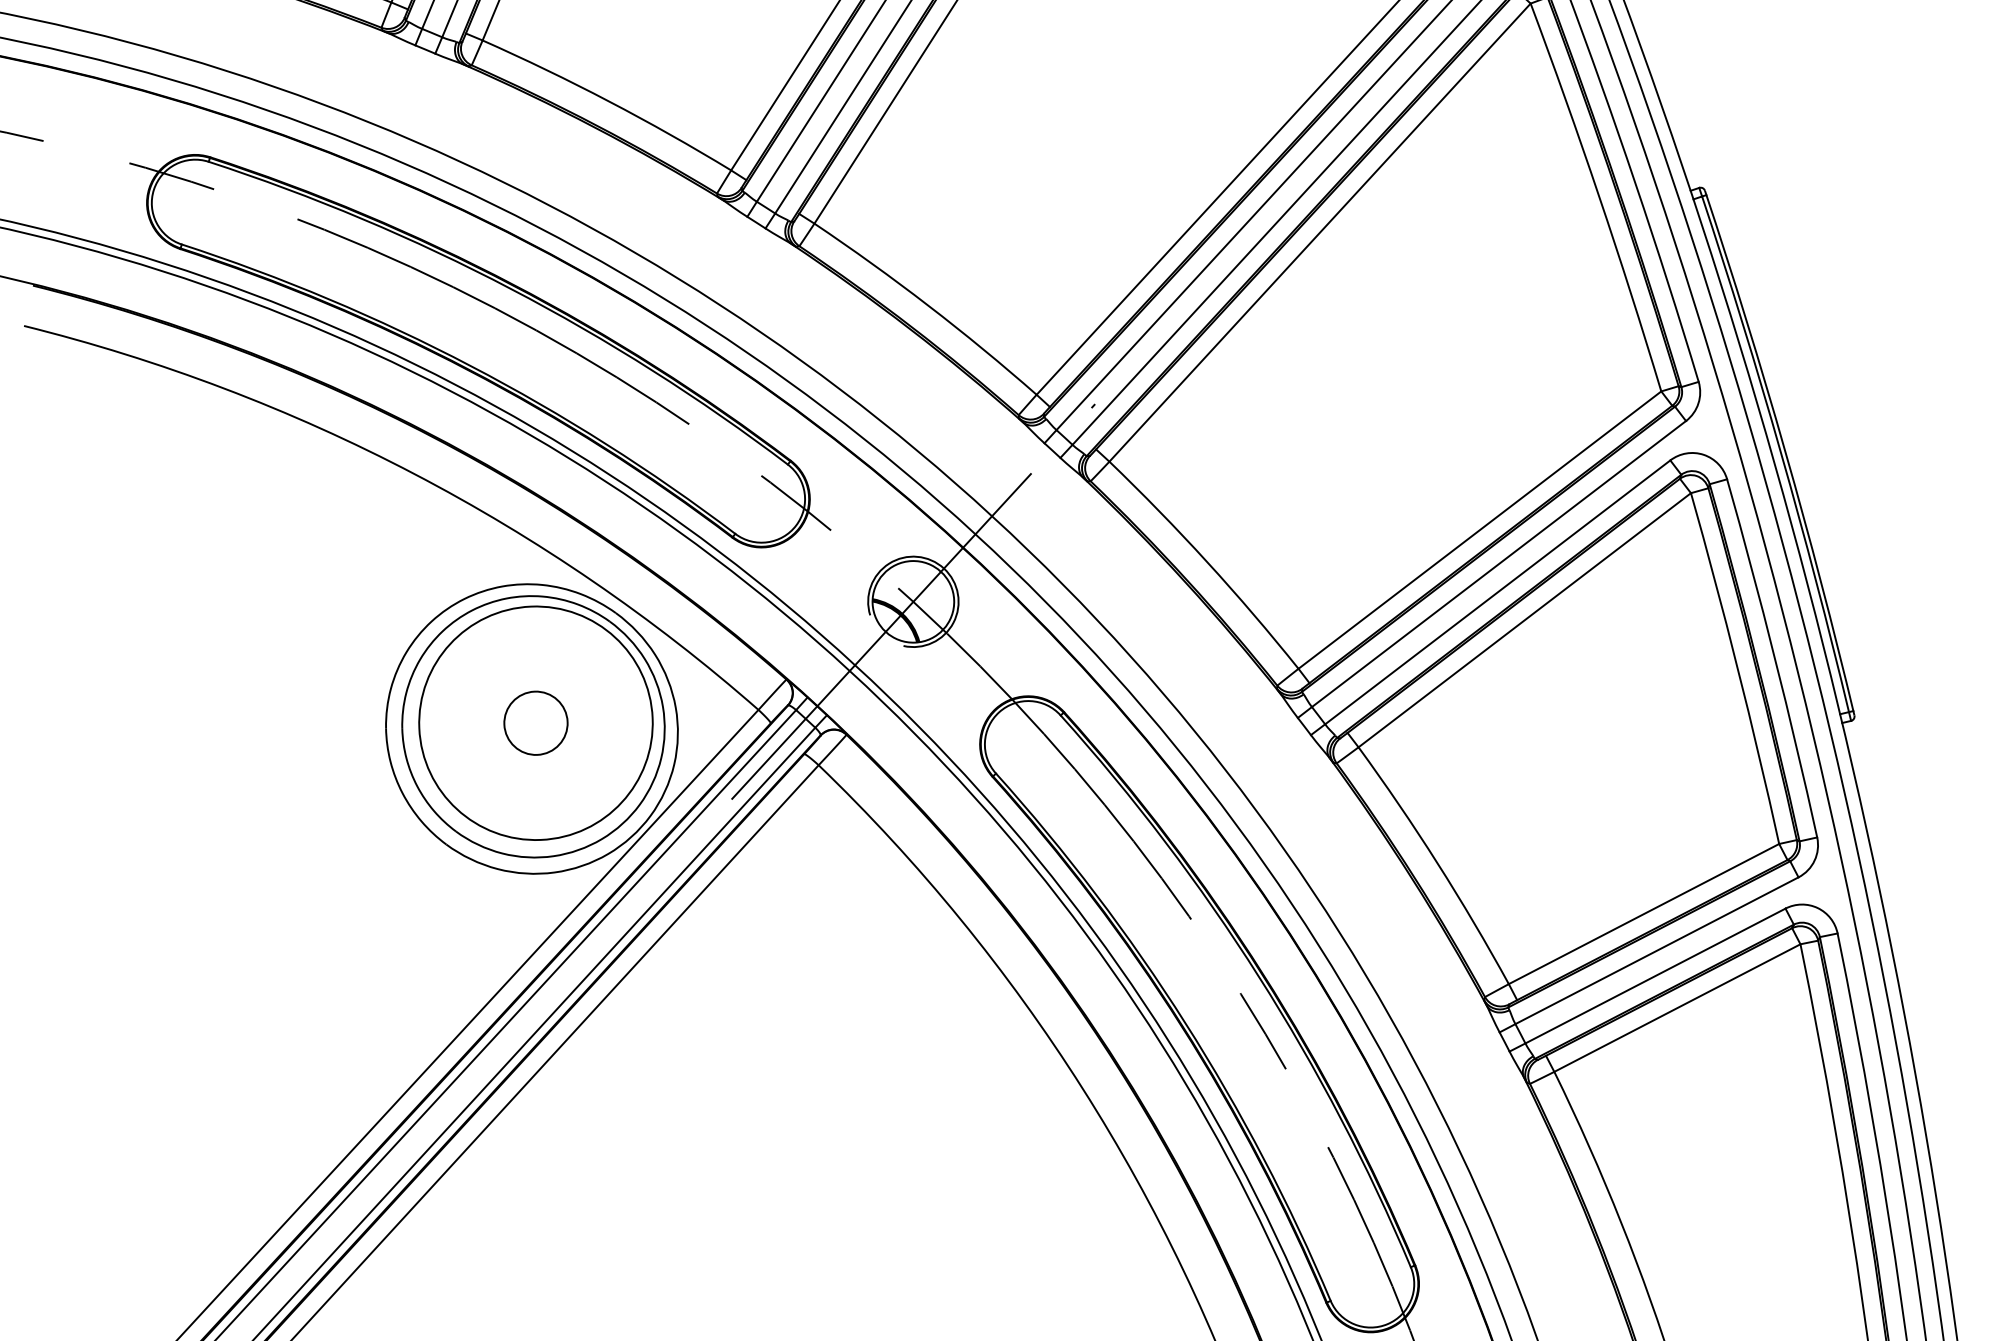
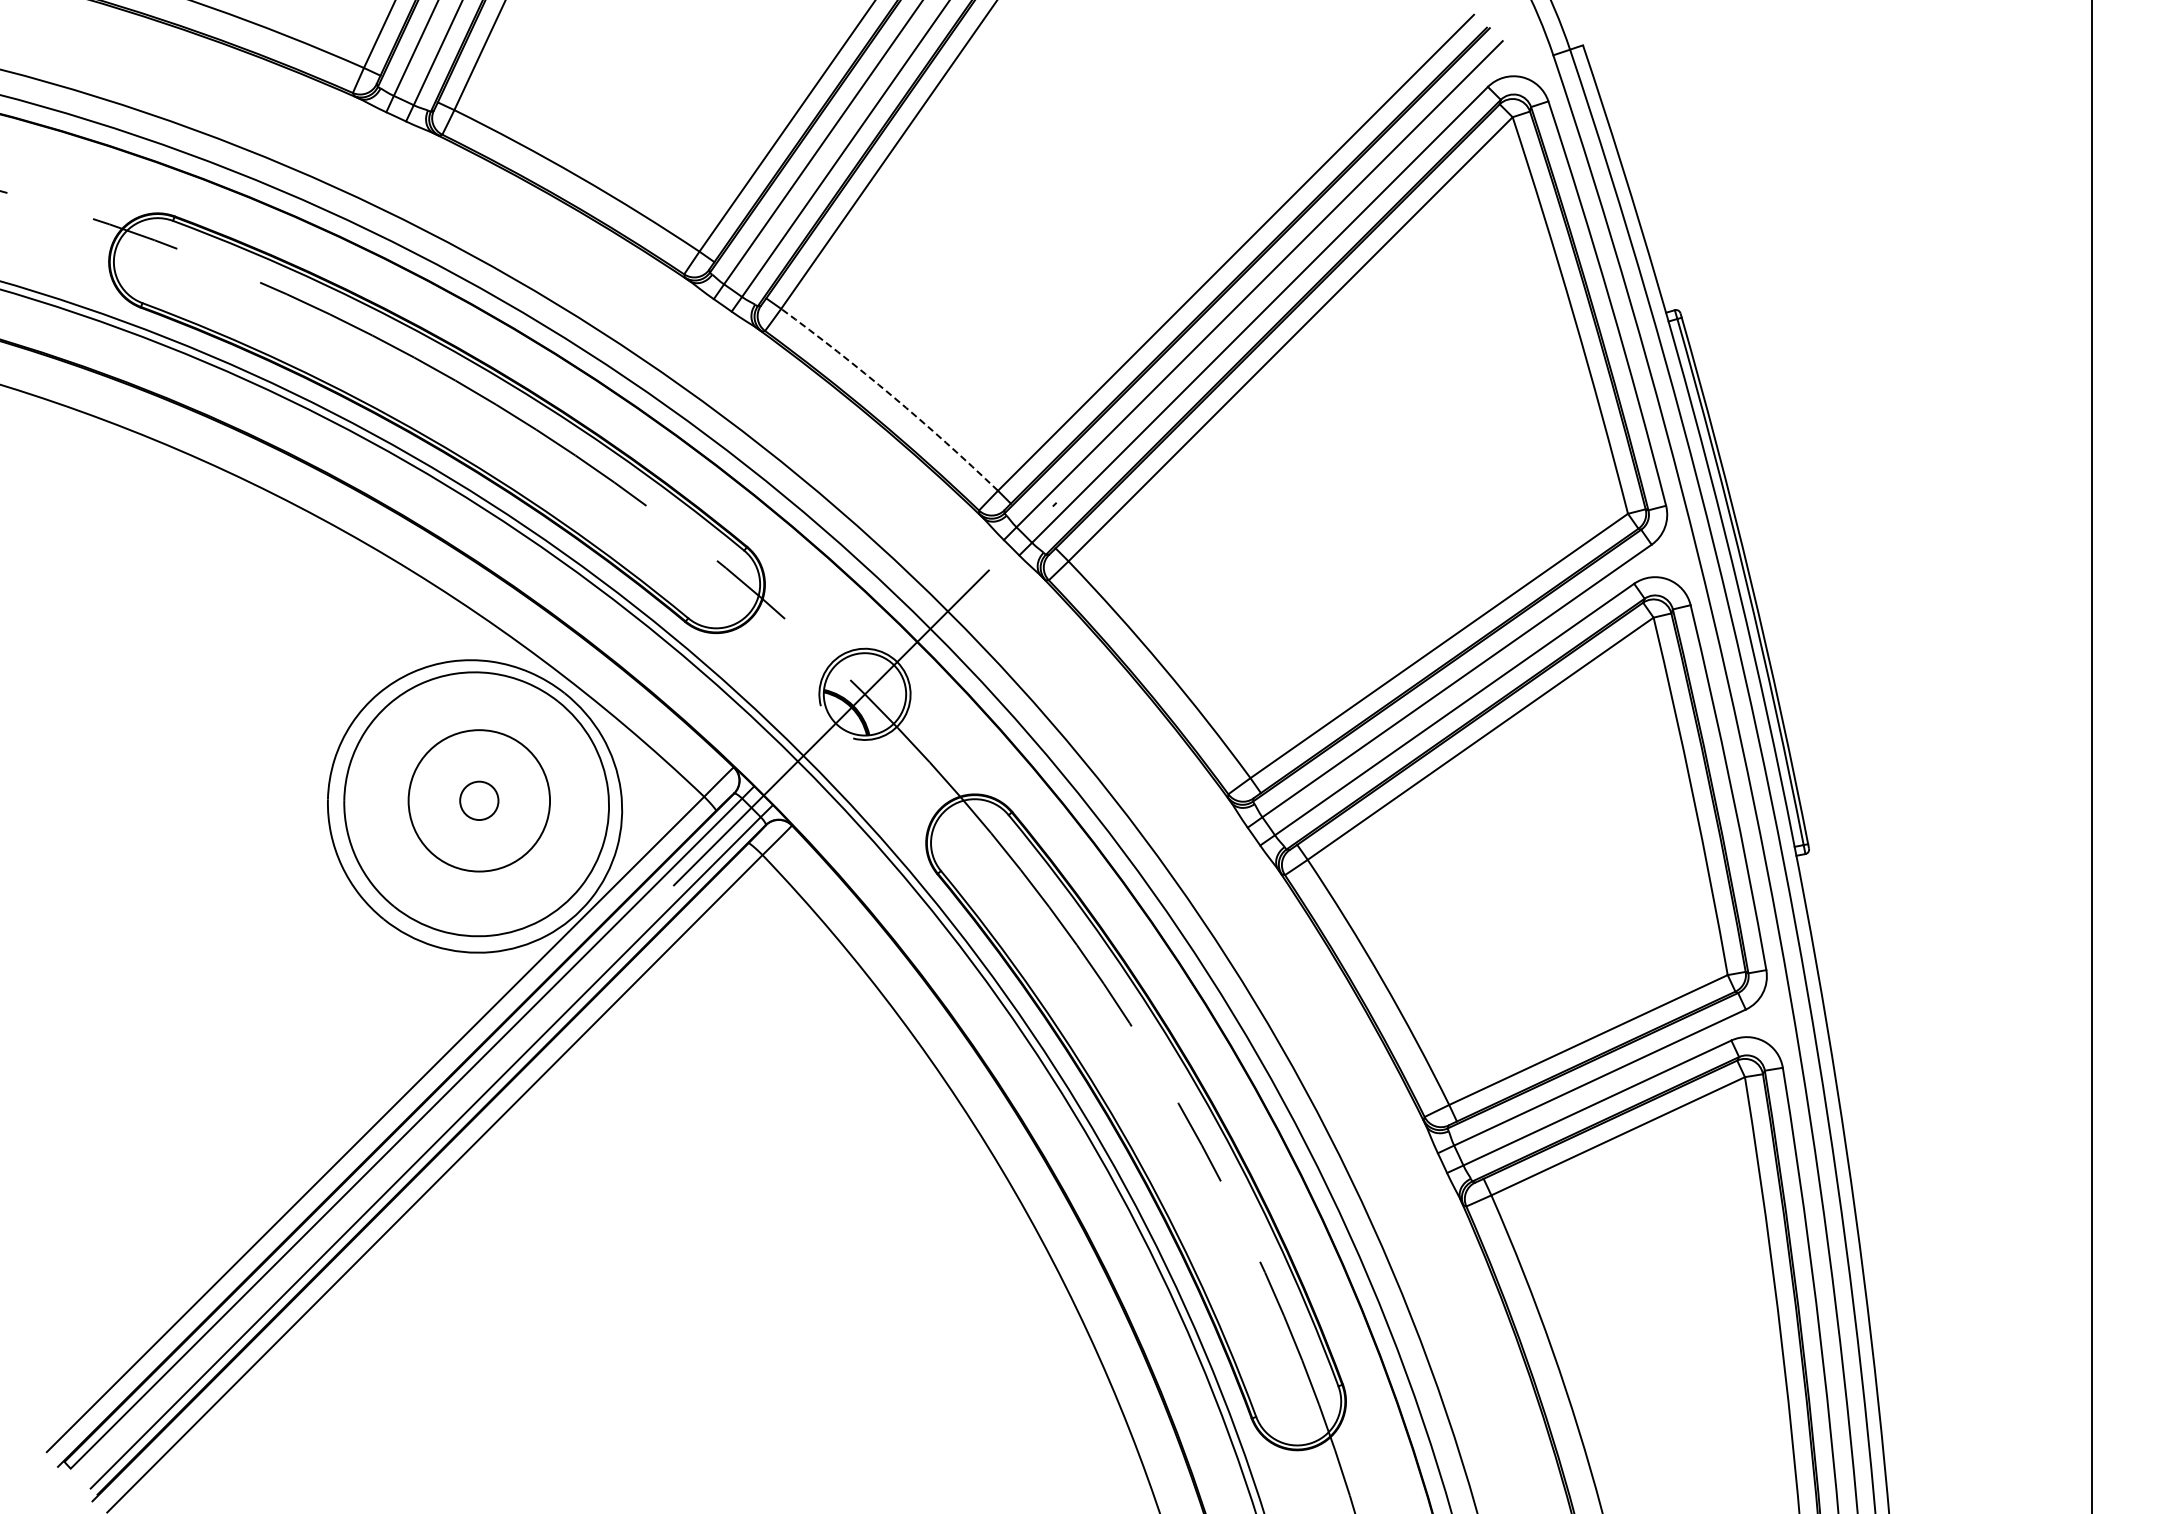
arc: (928, 305) -> (892, 396), solid -> dashed
circle: (536, 722) -> (479, 800), size x0.6
circle: (536, 722) -> (479, 800), size x0.6

